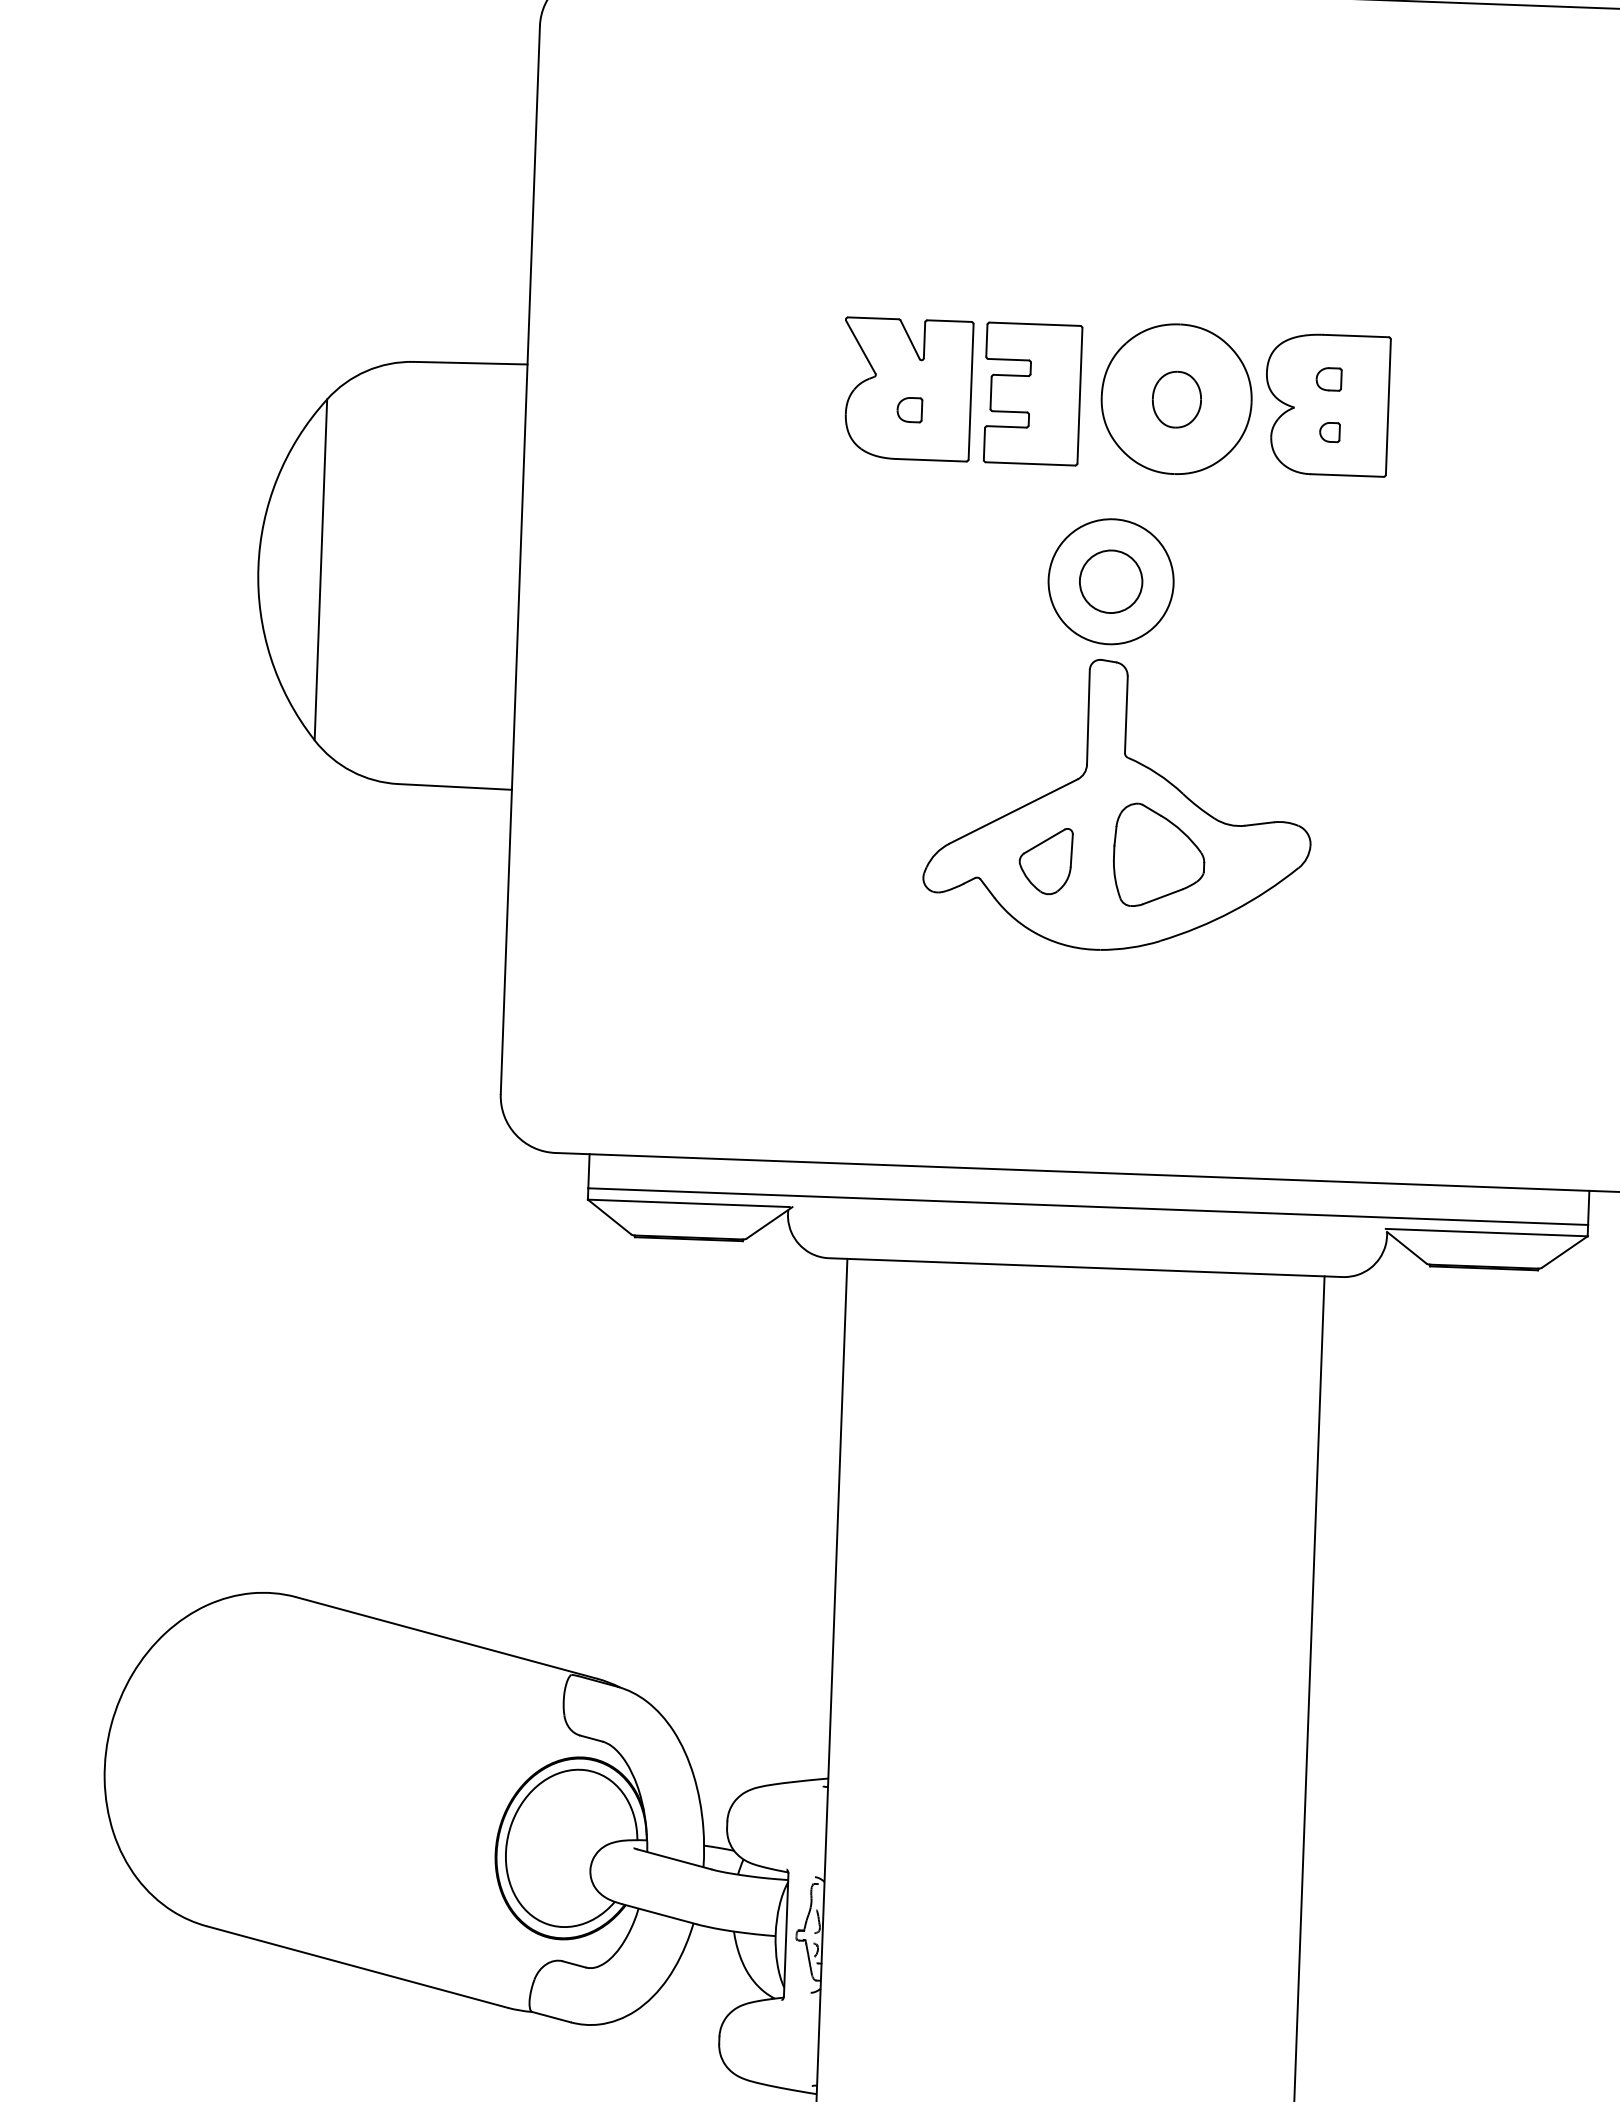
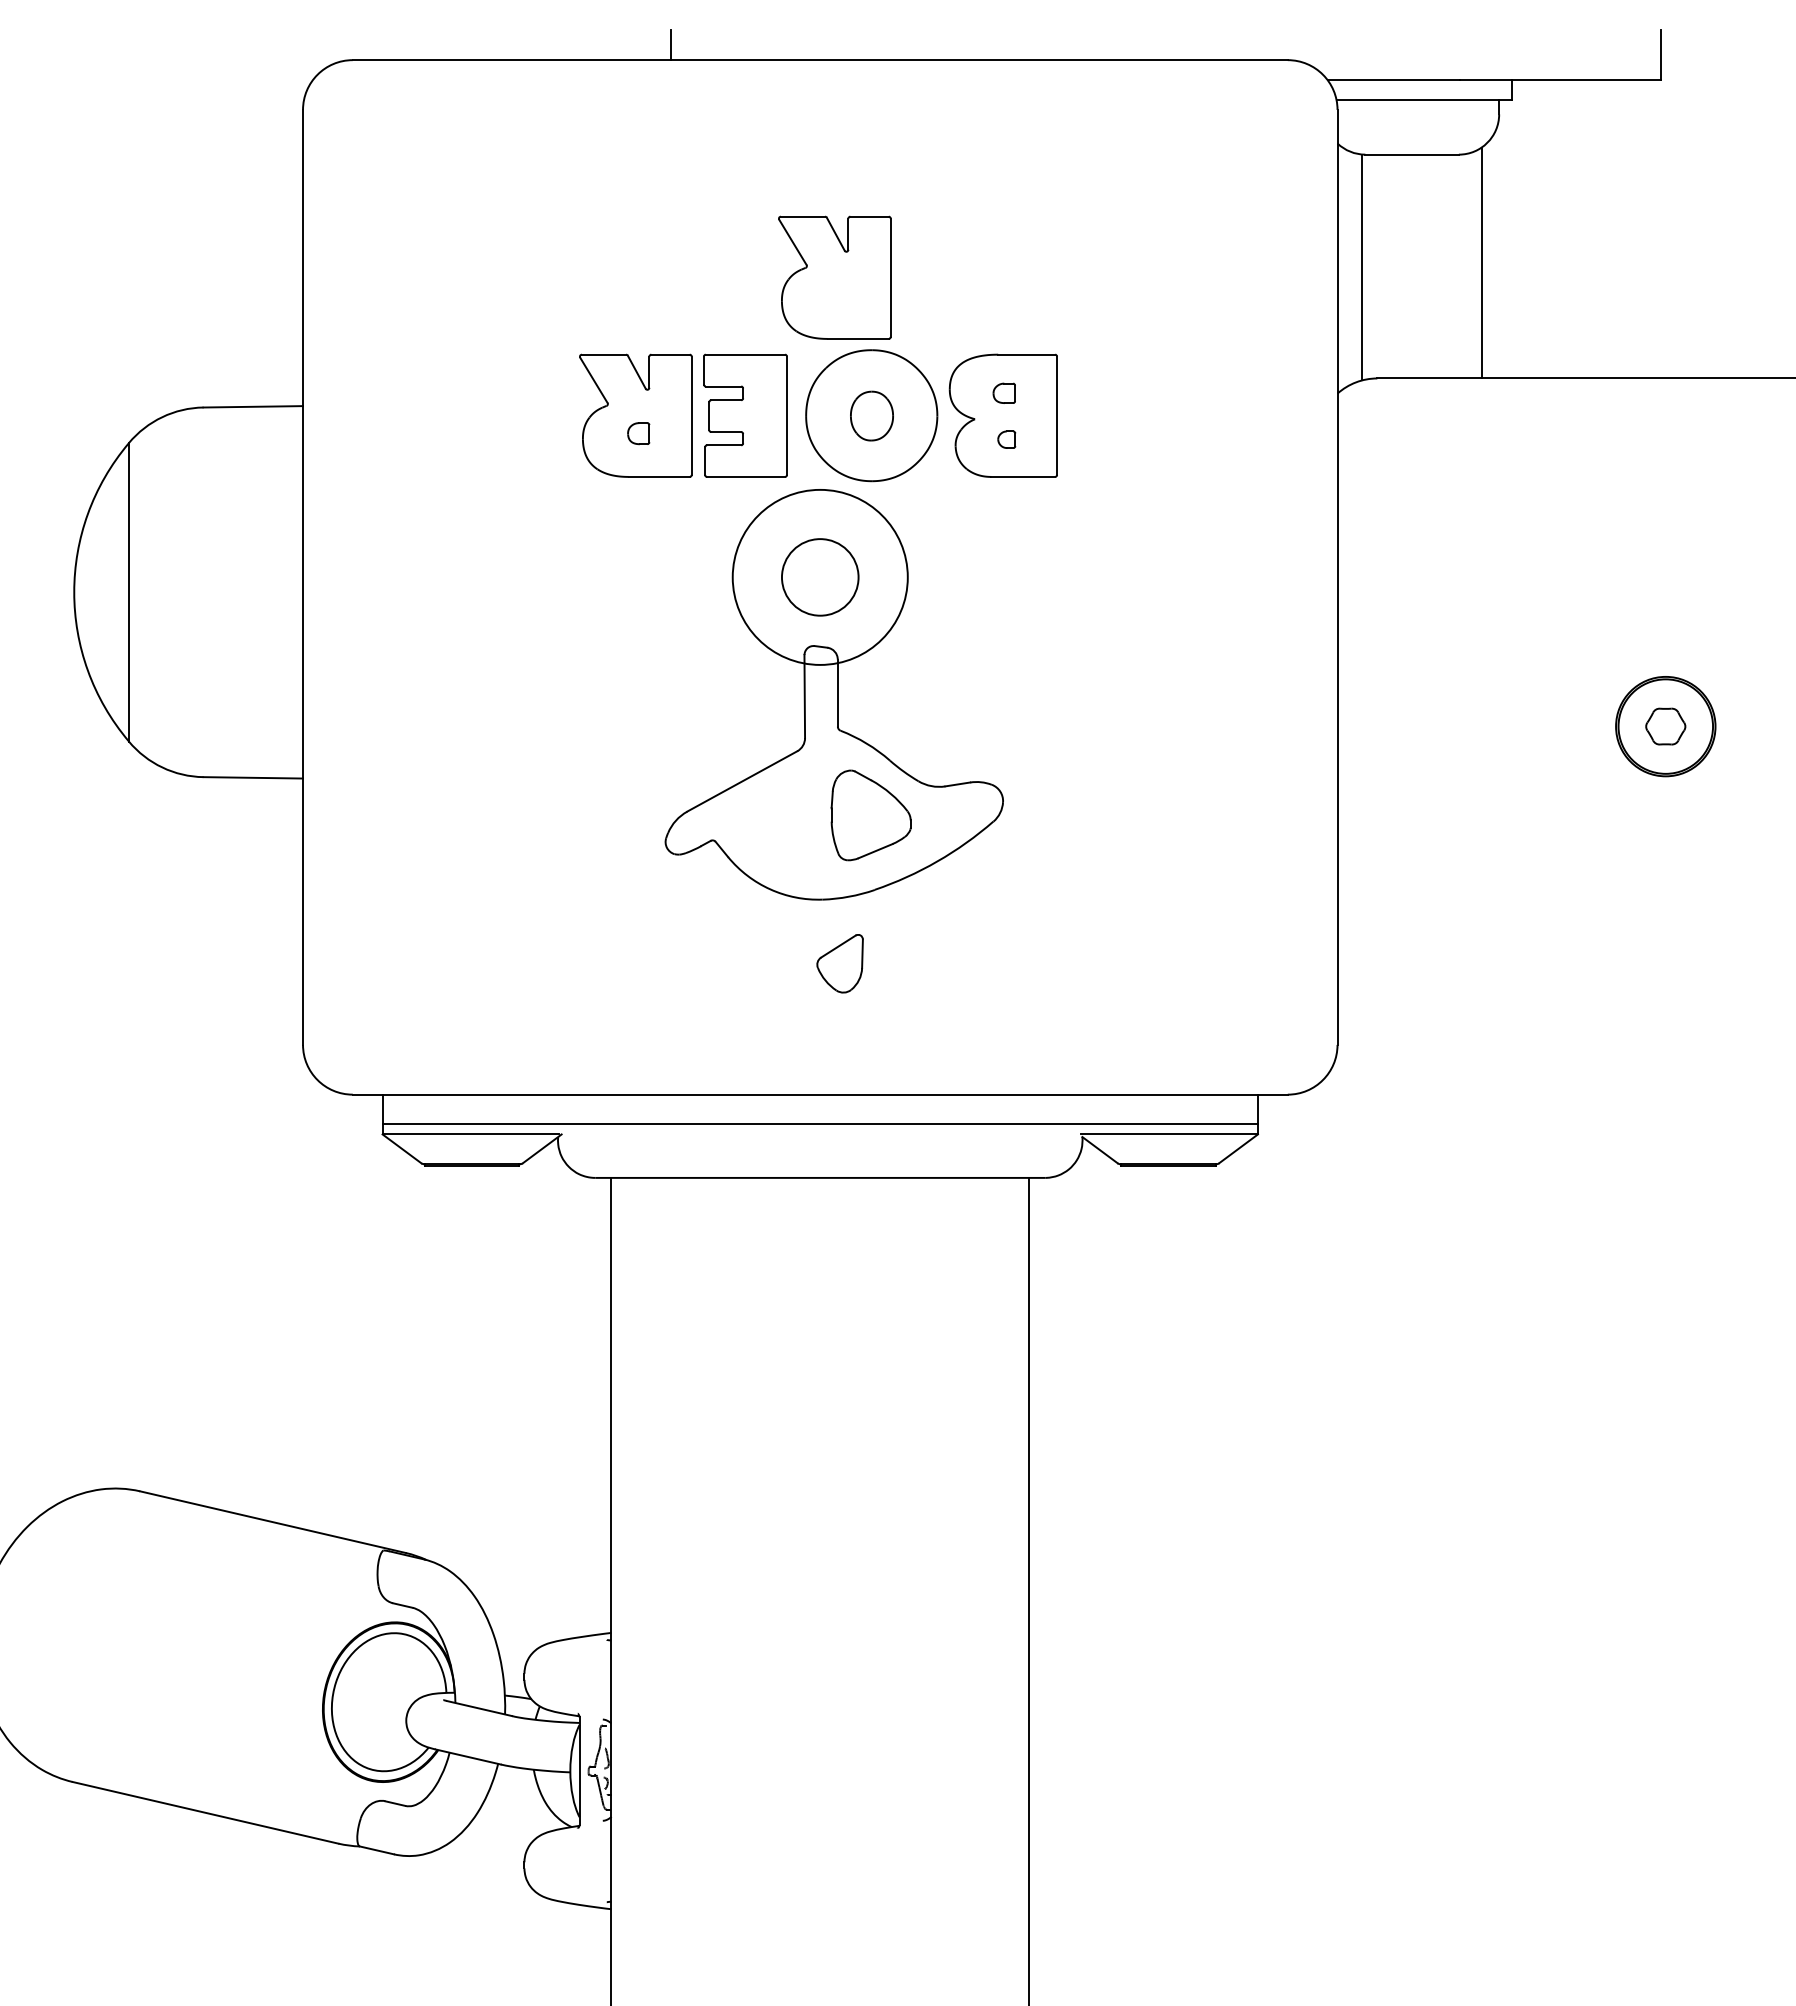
part: (1139, 239) -> (834, 277), added
circle: (1110, 581) -> (819, 577), size x1.4
circle: (1110, 581) -> (819, 577), size x1.6
part: (1045, 860) -> (839, 963), moved

